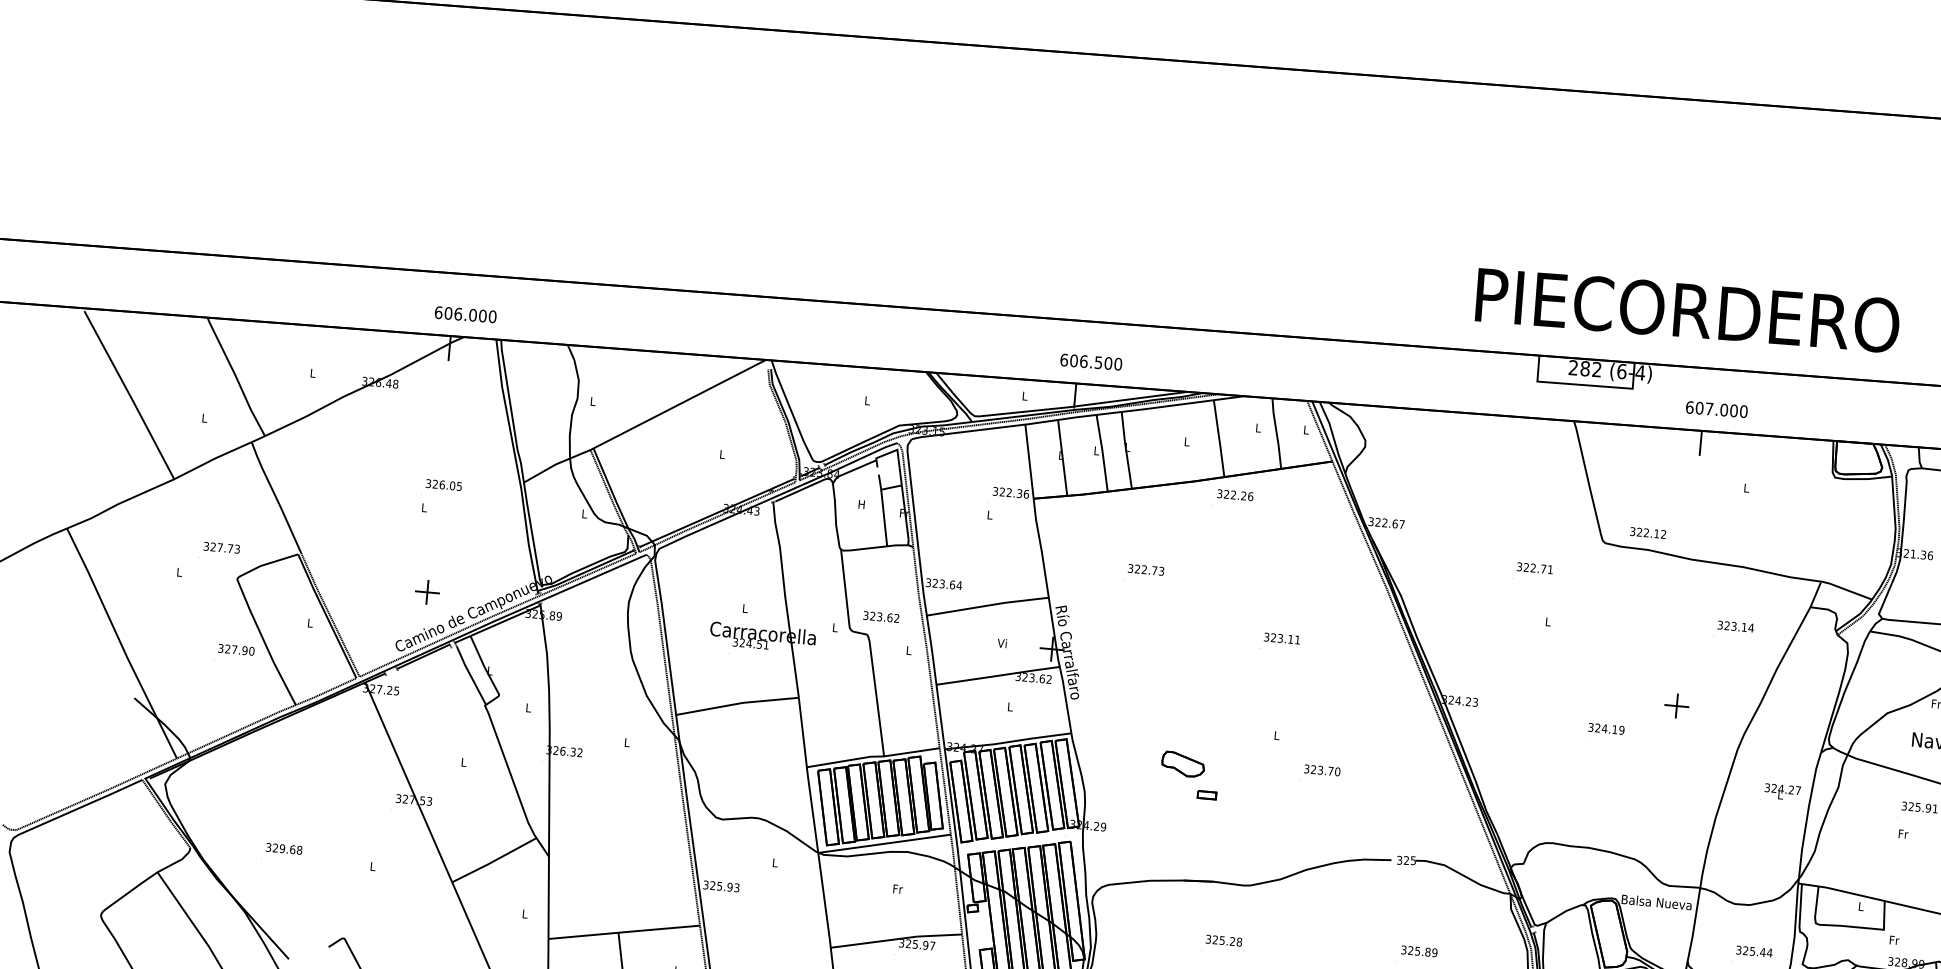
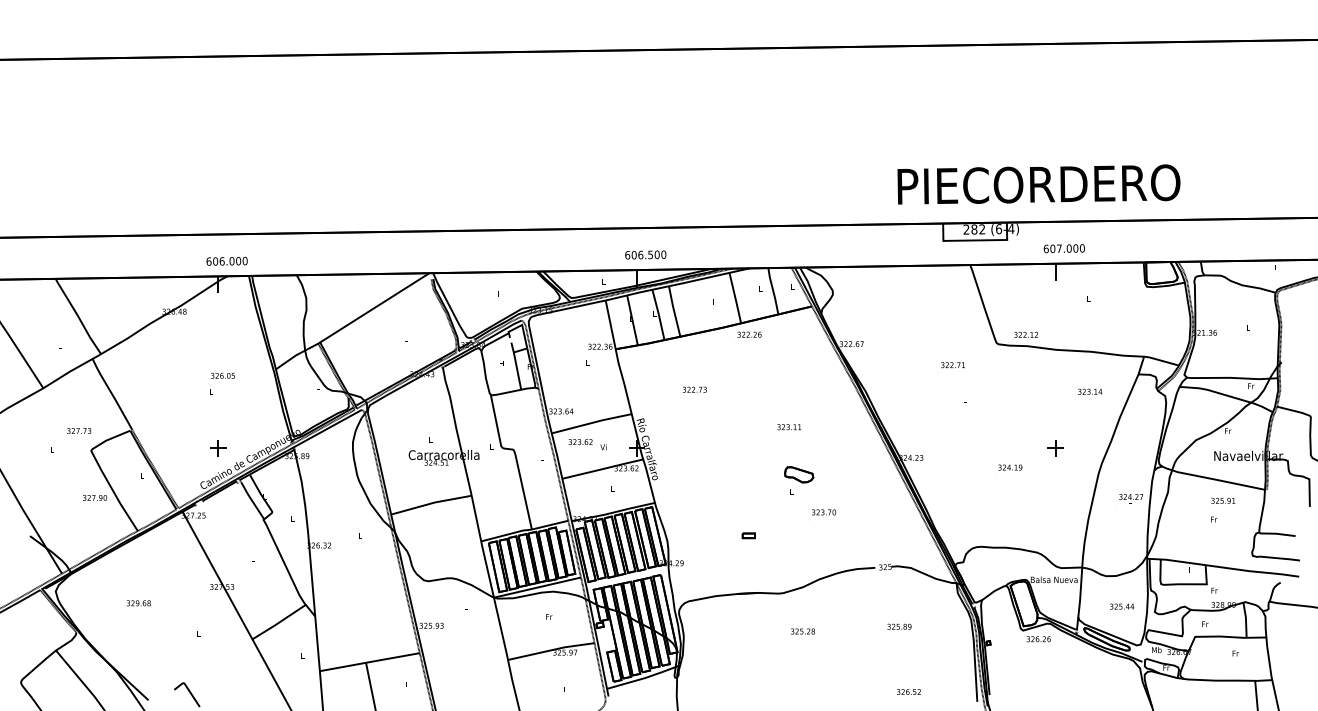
text: (881, 616) -> (580, 441), moved
part: (1183, 764) -> (799, 474), moved
text: (283, 849) -> (138, 603), moved
text: (1223, 940) -> (802, 631), moved

